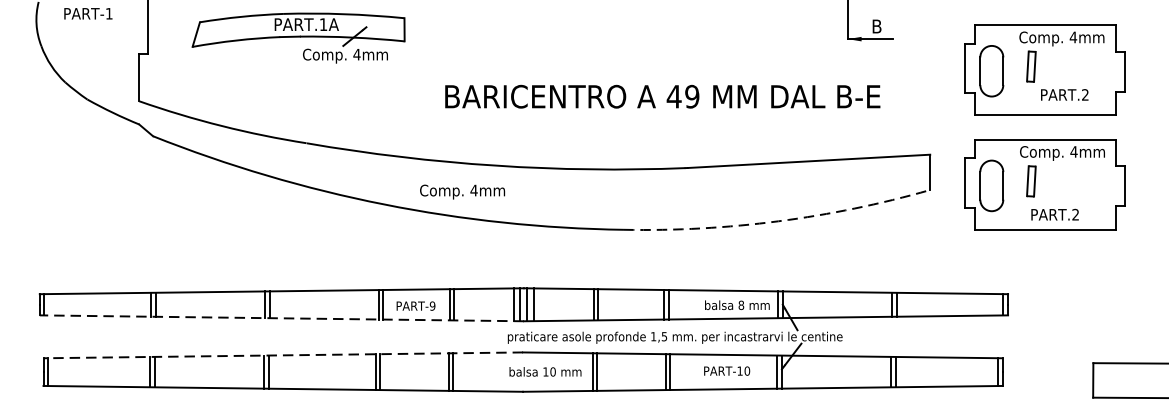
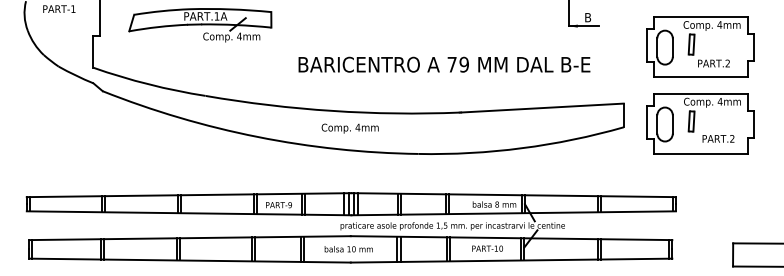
text: (674, 96) -> (452, 64), 49 -> 79
text: (461, 191) -> (349, 128), moved
text: (1055, 214) -> (718, 138), moved
arc: (779, 221) -> (522, 148), dashed -> solid
line: (280, 318) -> (188, 213), dashed -> solid
line: (283, 355) -> (190, 238), dashed -> solid
text: (544, 372) -> (348, 249), moved

